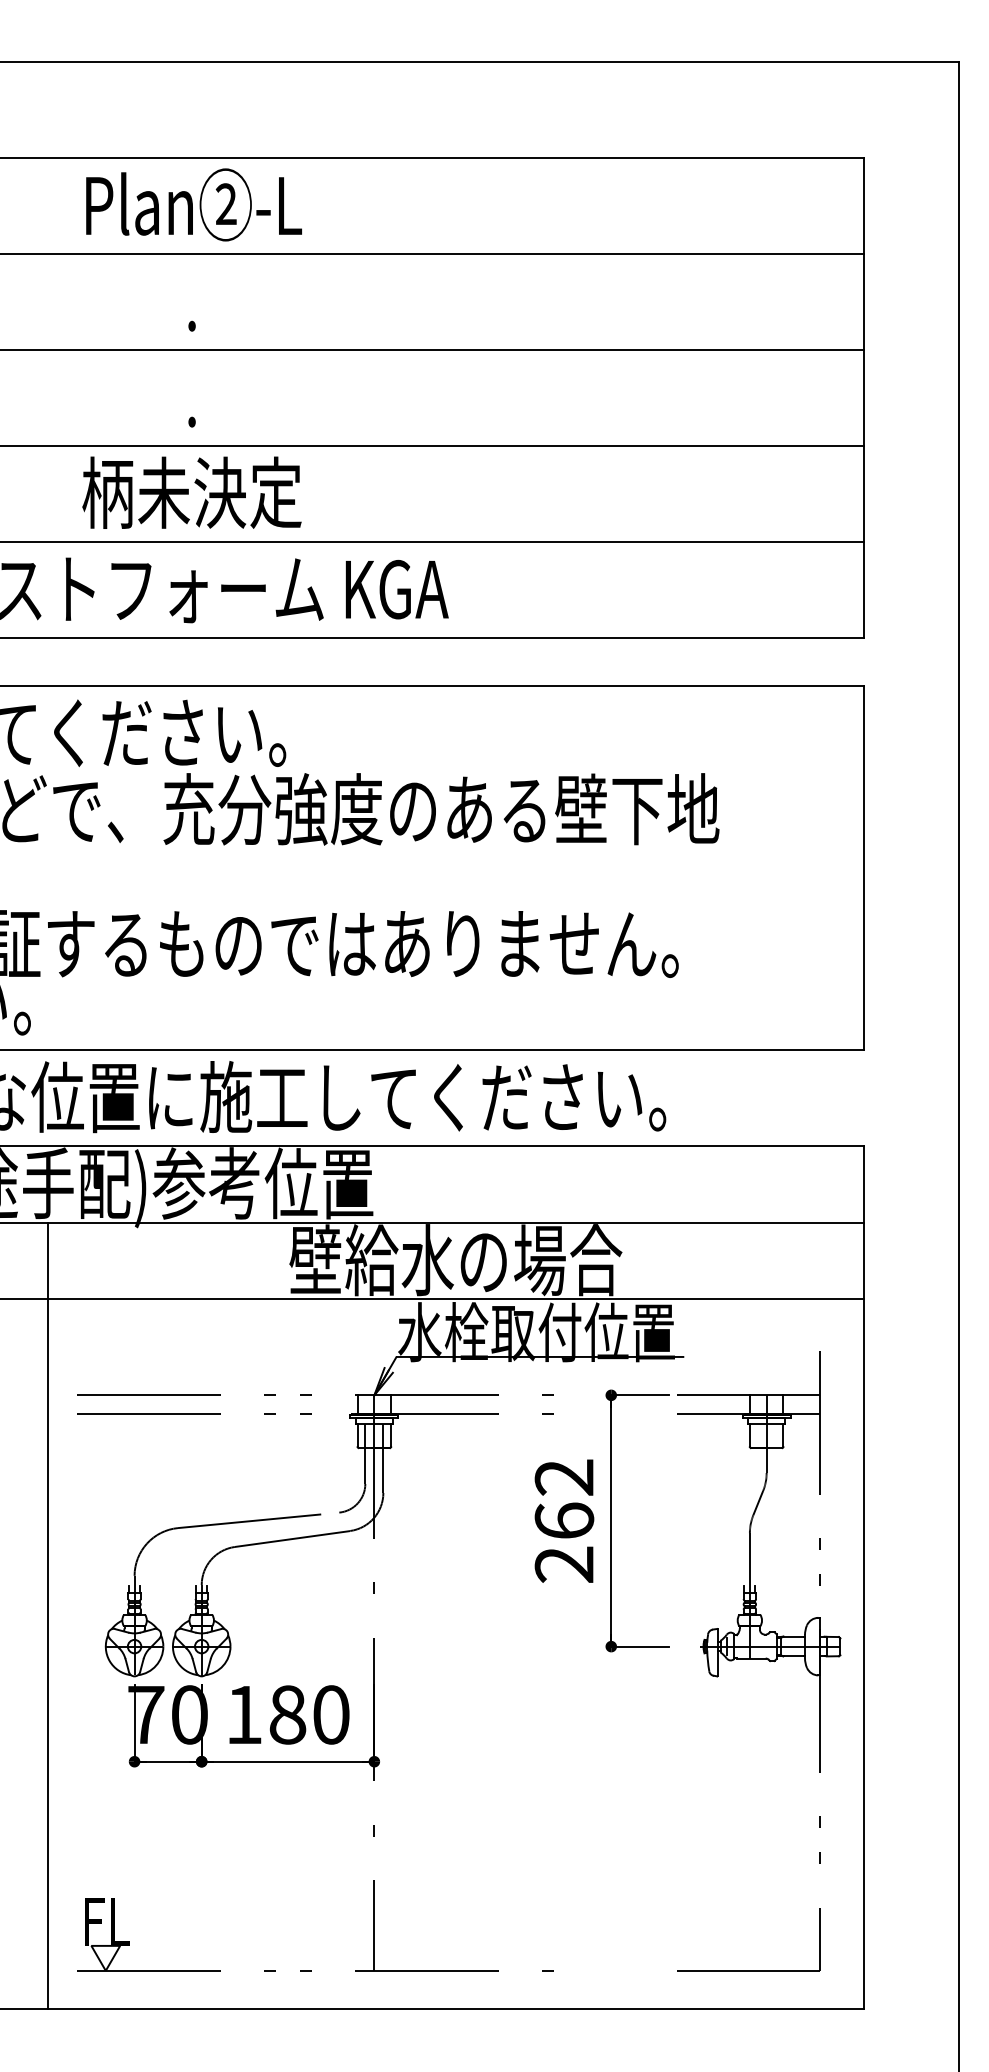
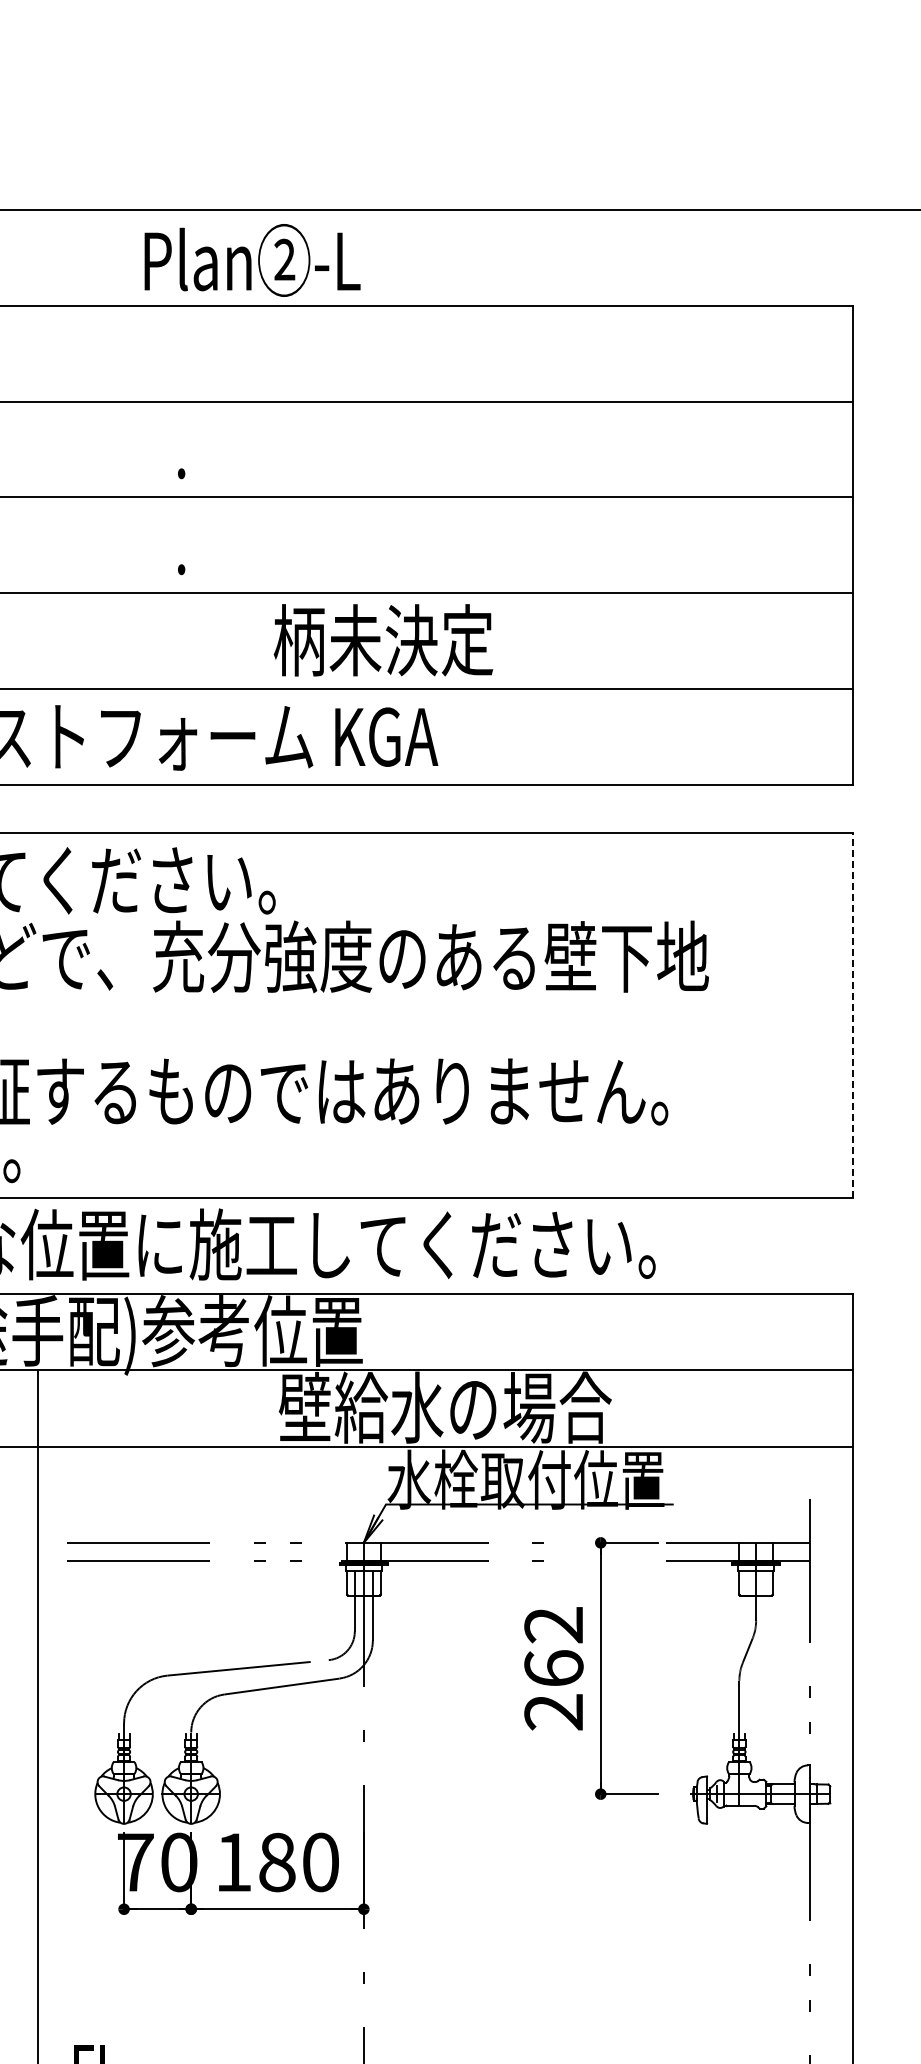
text: (193, 204) -> (251, 260), moved
text: (191, 492) -> (382, 640), moved
line: (863, 867) -> (852, 1015), solid -> dashed

